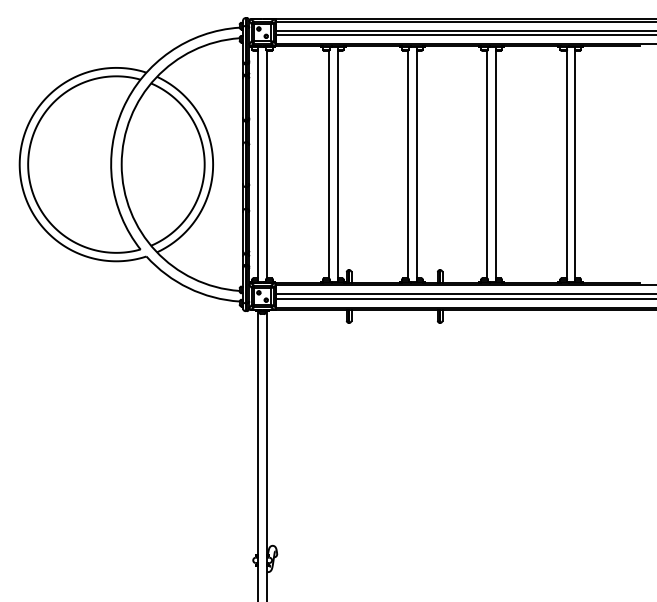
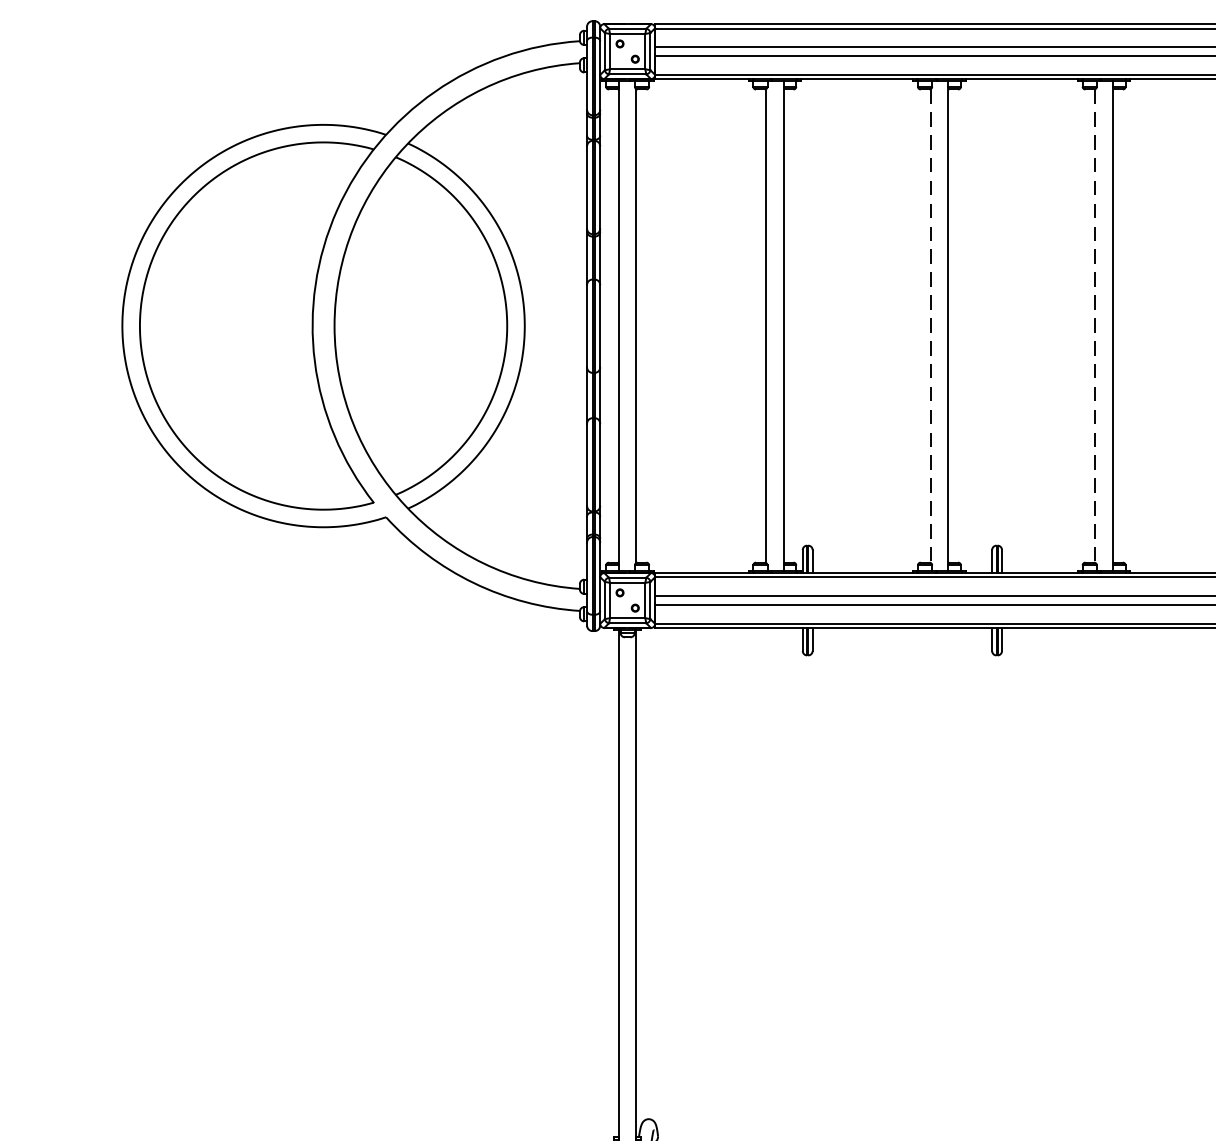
line: (408, 164) -> (931, 325), solid -> dashed
line: (487, 164) -> (1095, 325), solid -> dashed

